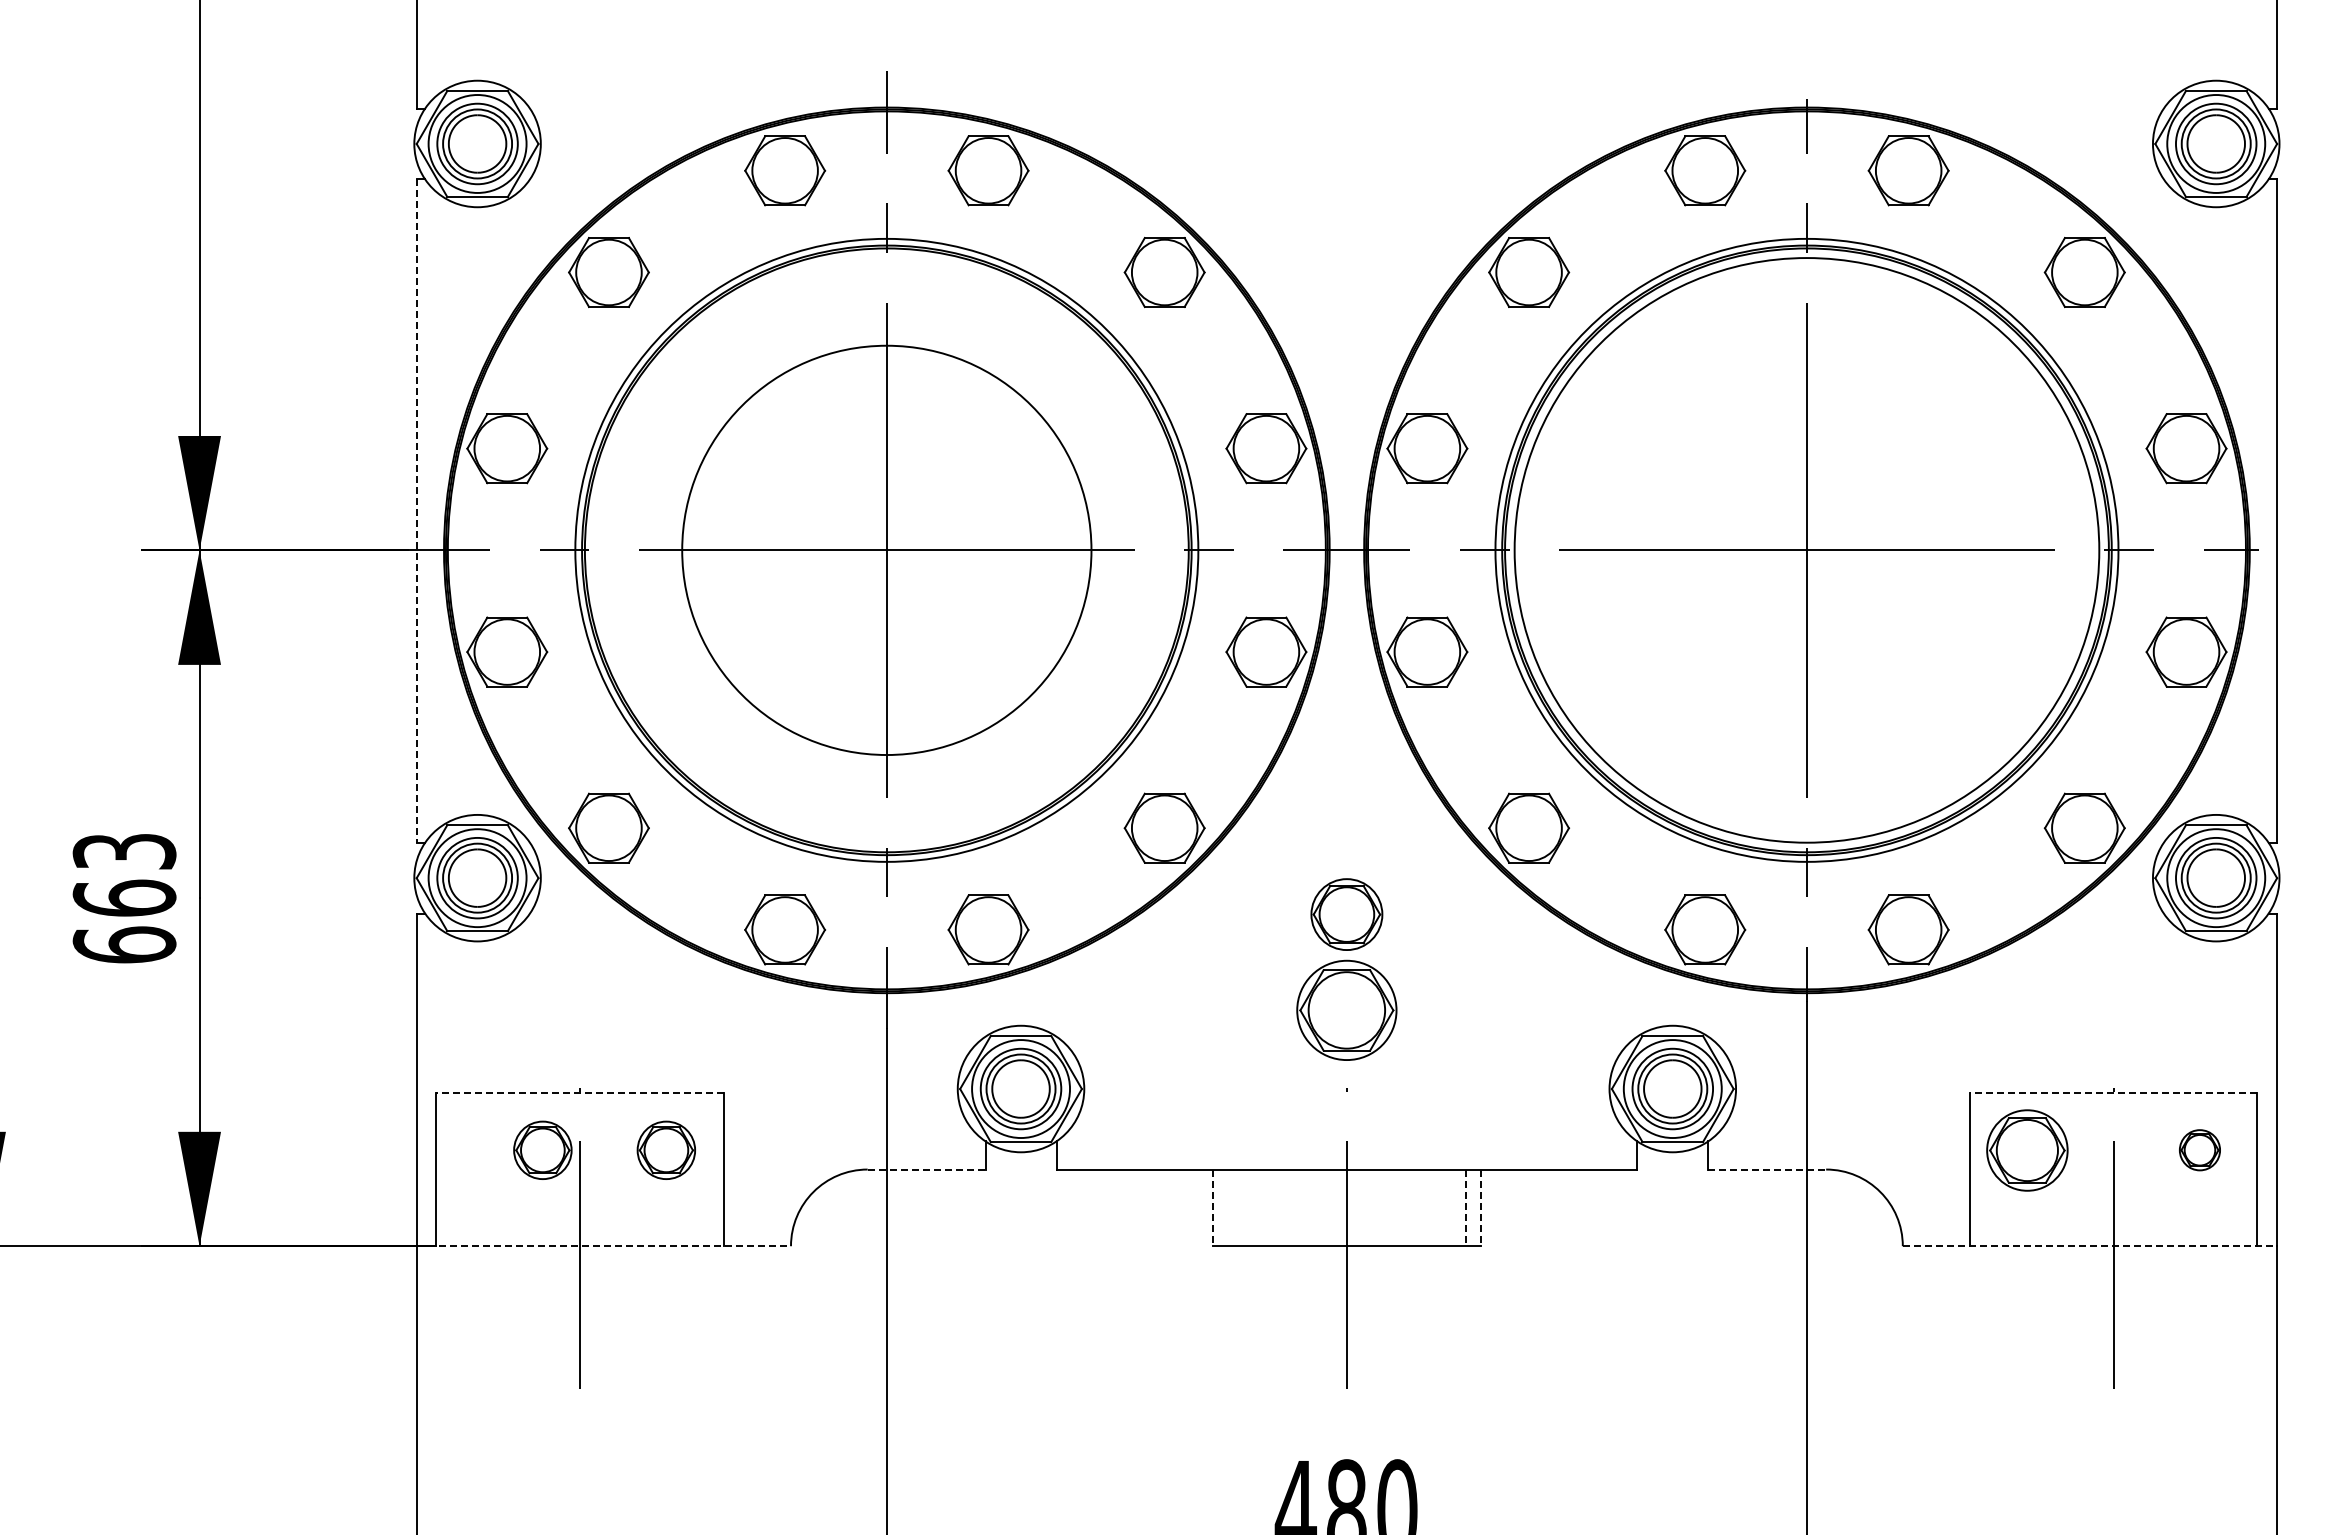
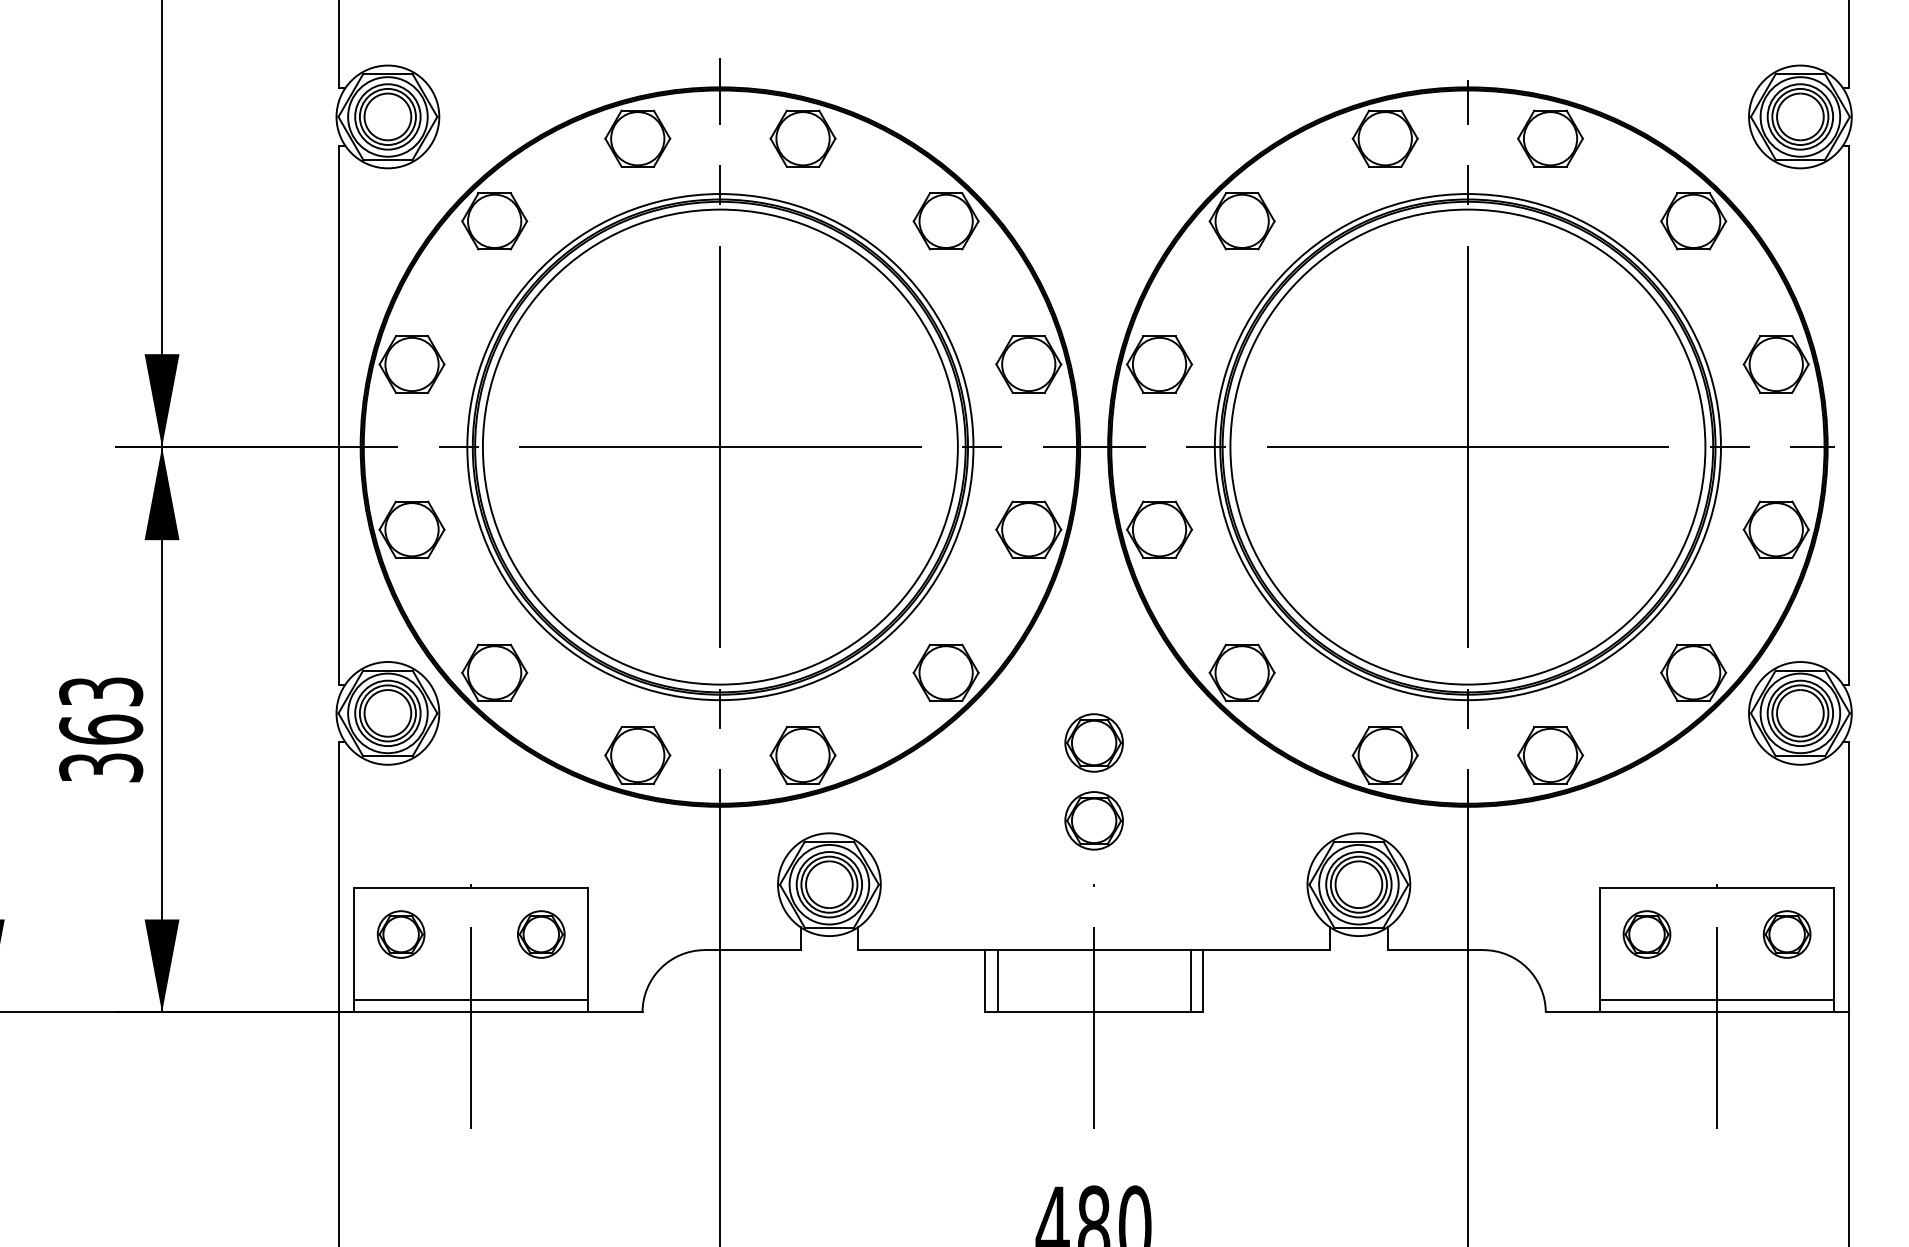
line: (417, 511) -> (339, 415), dashed -> solid
circle: (886, 550) -> (720, 447), size x1.43
text: (124, 944) -> (101, 767), 663 -> 363
part: (1346, 1010) -> (1093, 820), size x0.71
line: (580, 1092) -> (471, 887), dashed -> solid
line: (2113, 1092) -> (1716, 887), dashed -> solid
part: (542, 1149) -> (400, 933), moved
part: (2027, 1149) -> (1647, 933), size x0.71
part: (2199, 1149) -> (1786, 933), size x1.43
line: (926, 1169) -> (752, 950), dashed -> solid
line: (1767, 1169) -> (1435, 950), dashed -> solid
line: (1228, 1207) -> (997, 980), added
line: (1212, 1208) -> (984, 981), dashed -> solid
line: (1465, 1208) -> (1190, 981), dashed -> solid
line: (1481, 1208) -> (1203, 981), dashed -> solid
line: (579, 1230) -> (470, 999), added
line: (2113, 1230) -> (1716, 999), added
line: (604, 1246) -> (491, 1012), dashed -> solid
line: (2089, 1246) -> (1697, 1012), dashed -> solid

